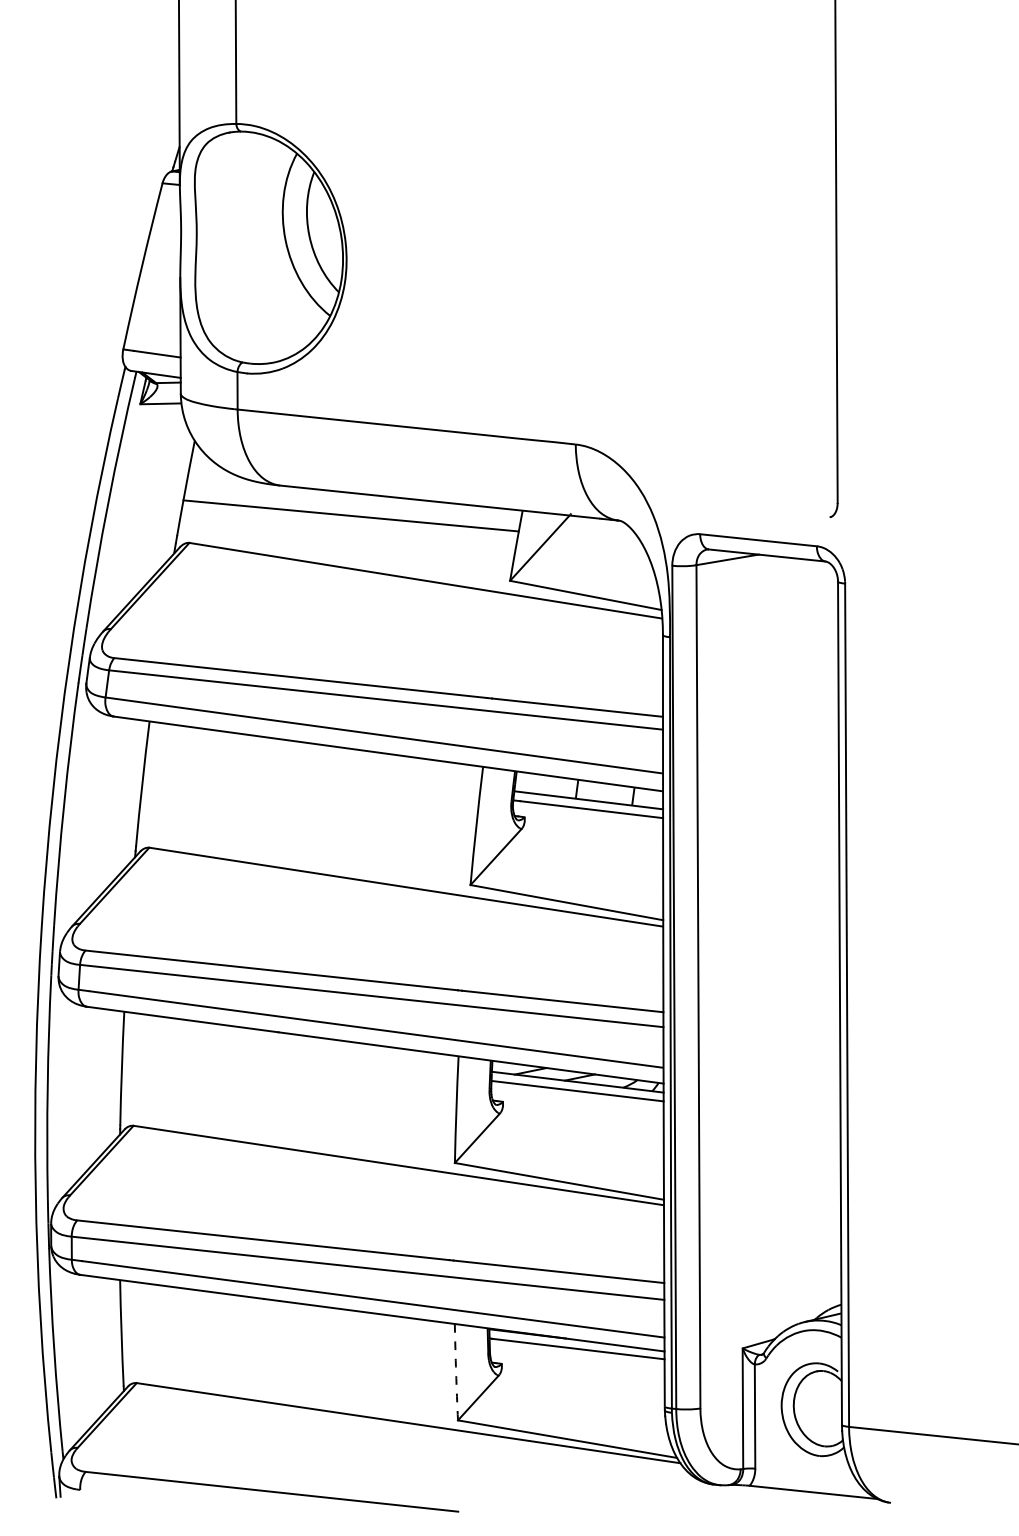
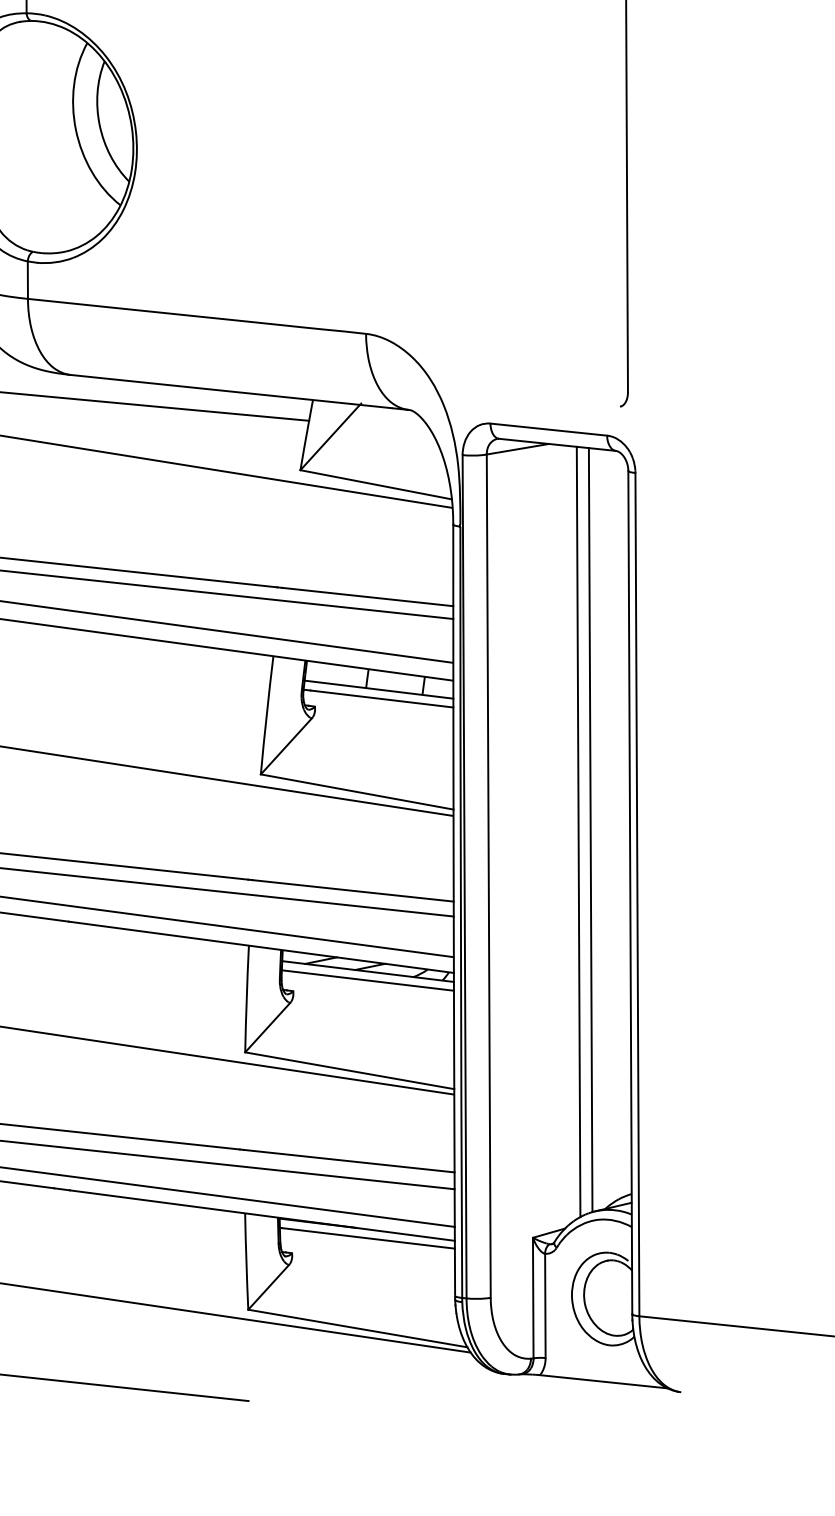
line: (800, 940) -> (590, 829), added
line: (788, 942) -> (578, 831), added
arc: (456, 1372) -> (246, 1261), dashed -> solid

